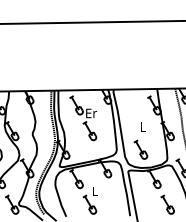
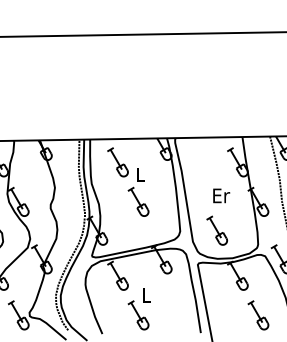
text: (91, 113) -> (141, 174), Er -> L
text: (143, 126) -> (221, 194), L -> Er

